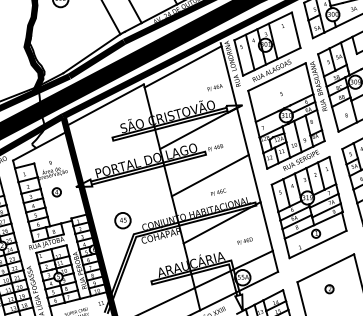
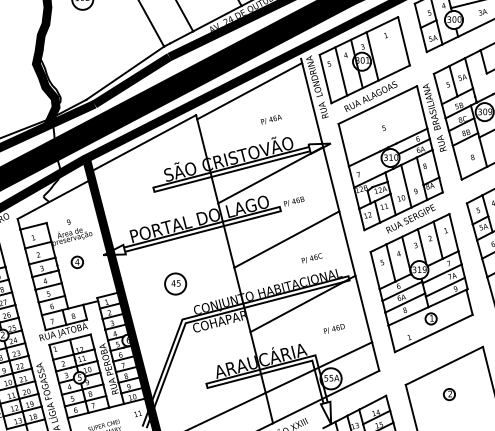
text: (214, 87) -> (270, 119), moved
text: (218, 192) -> (311, 258), moved
part: (122, 220) -> (175, 283), moved

